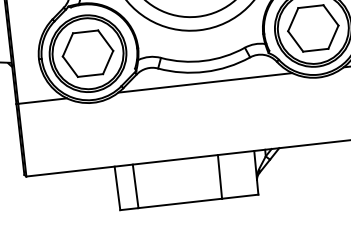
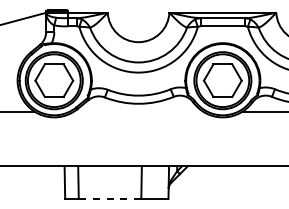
line: (205, 82) -> (138, 111), removed
line: (180, 202) -> (110, 198), solid -> dashed

